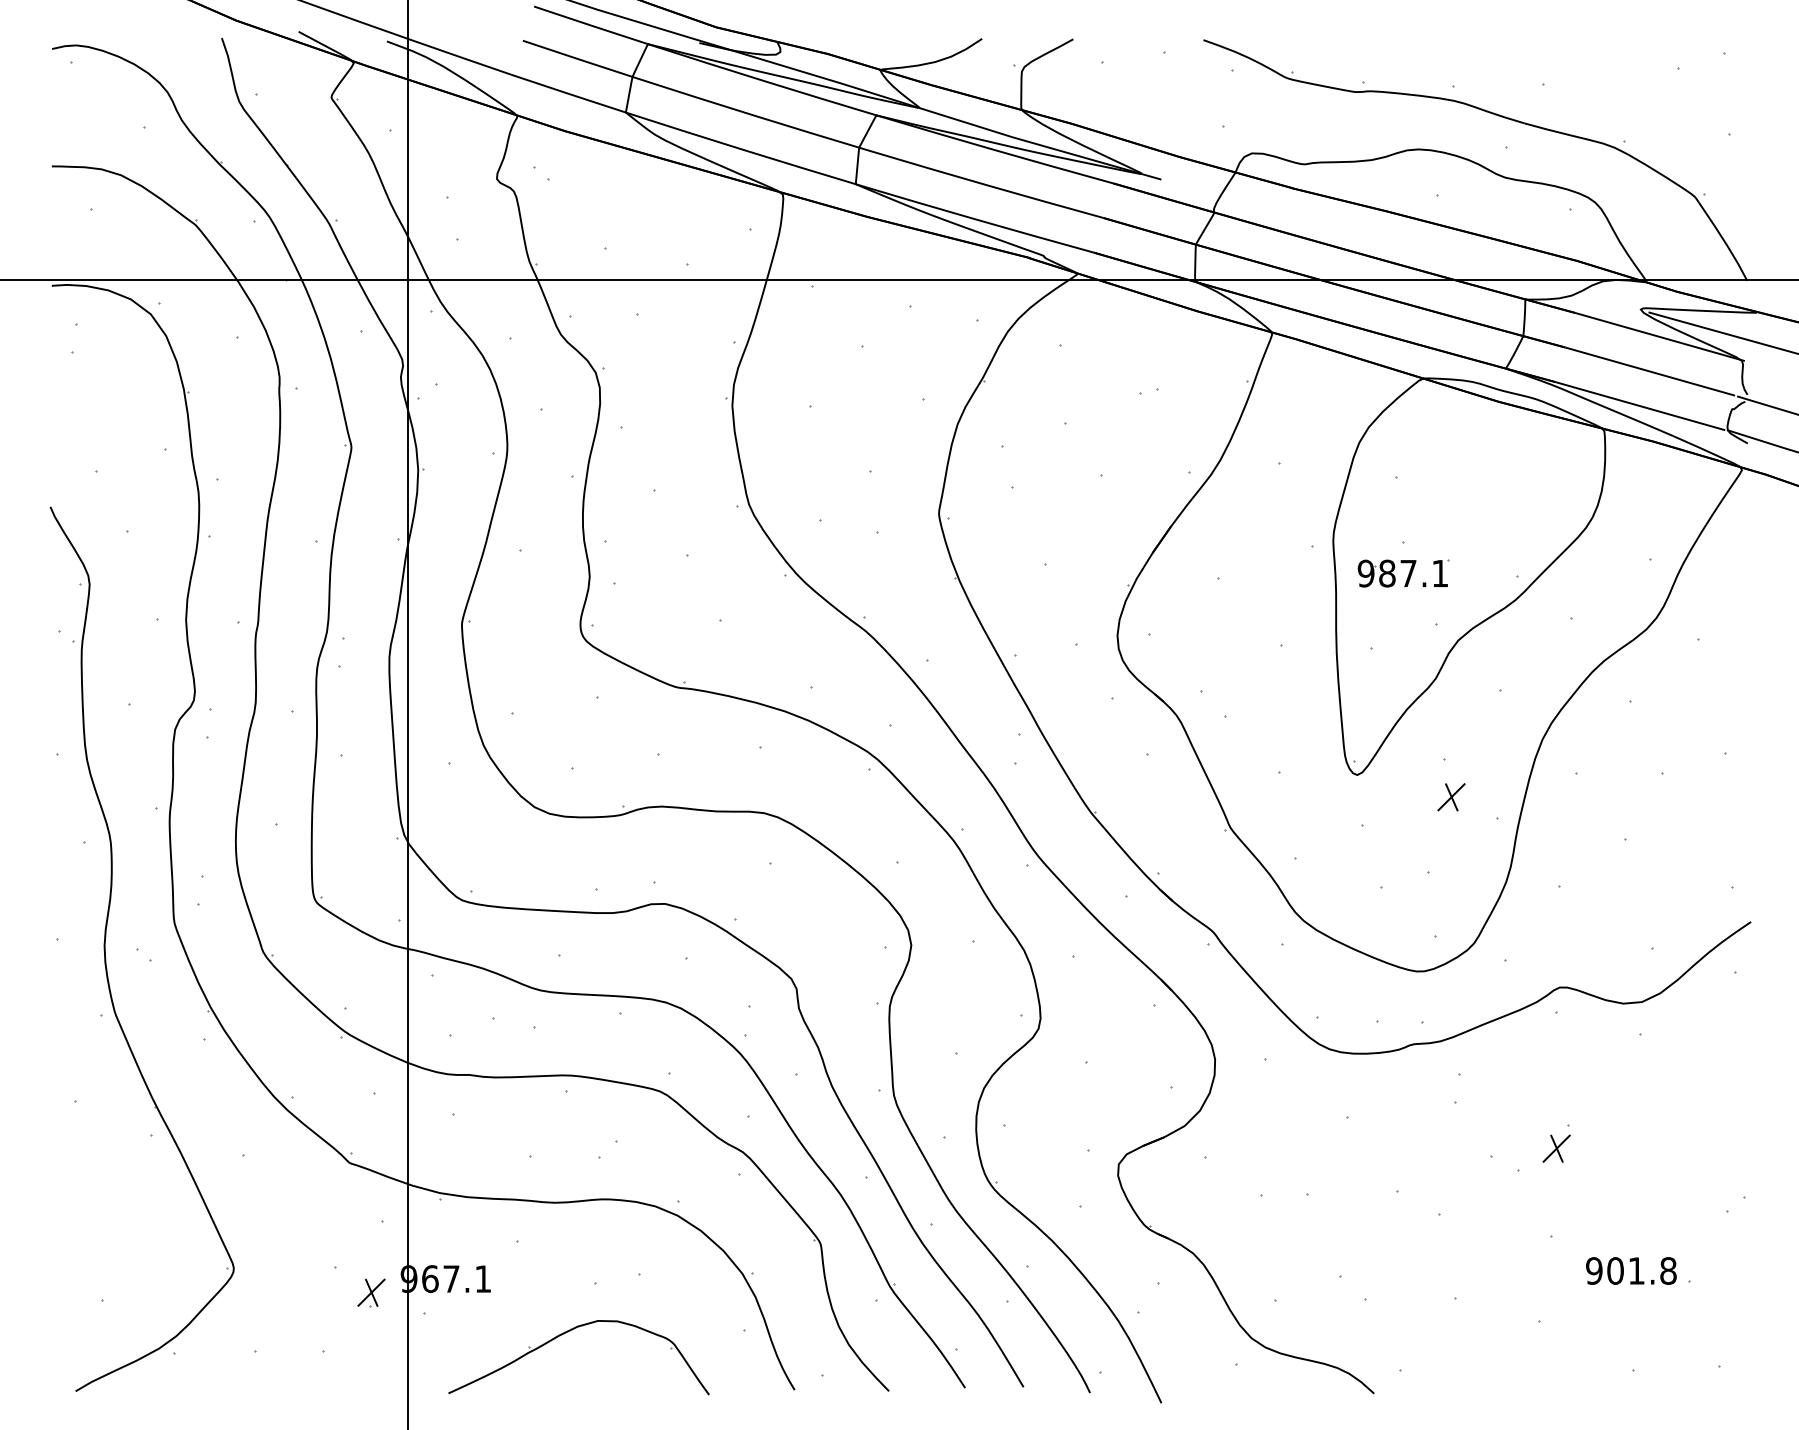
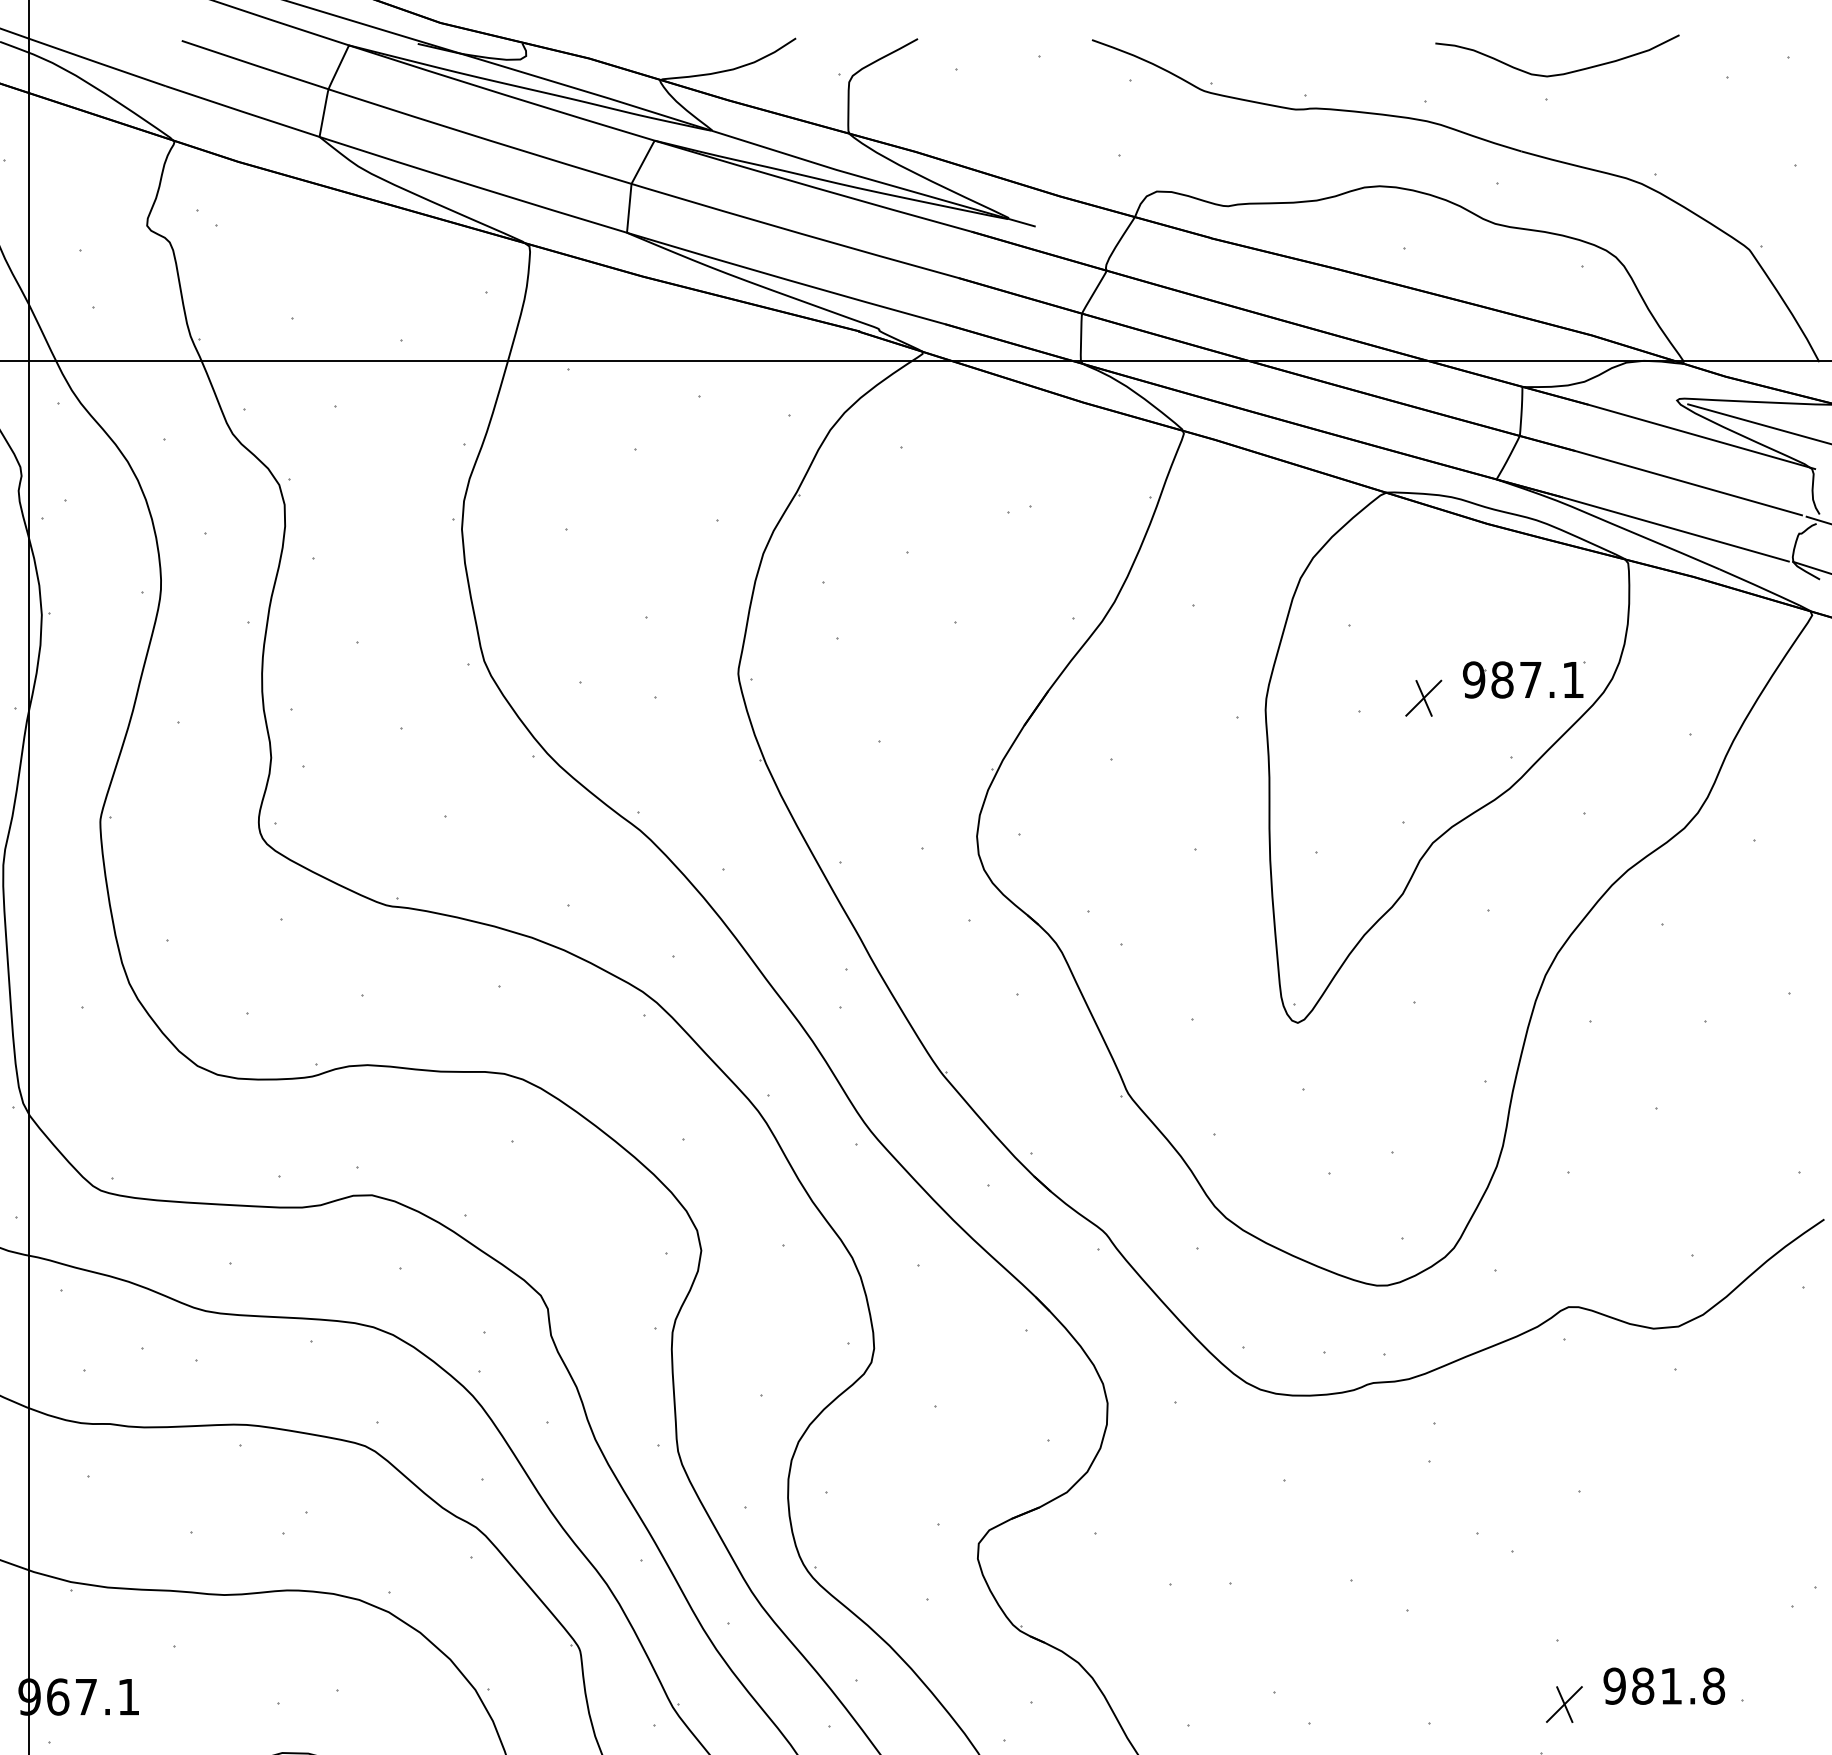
curve: (1555, 64) -> (1562, 72), added
part: (1403, 573) -> (1524, 679), moved
part: (1451, 797) -> (1423, 698), moved
part: (1556, 1148) -> (1564, 1704), moved
text: (1615, 1270) -> (1643, 1685), 901.8 -> 981.8

